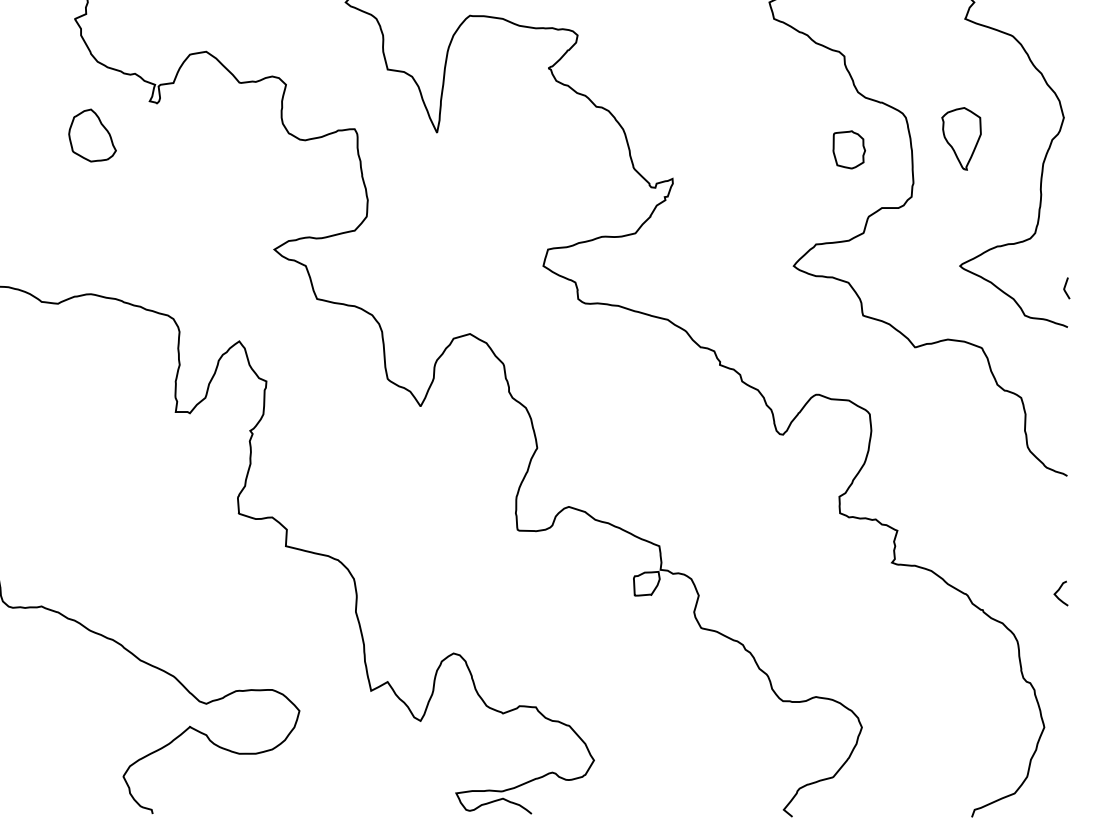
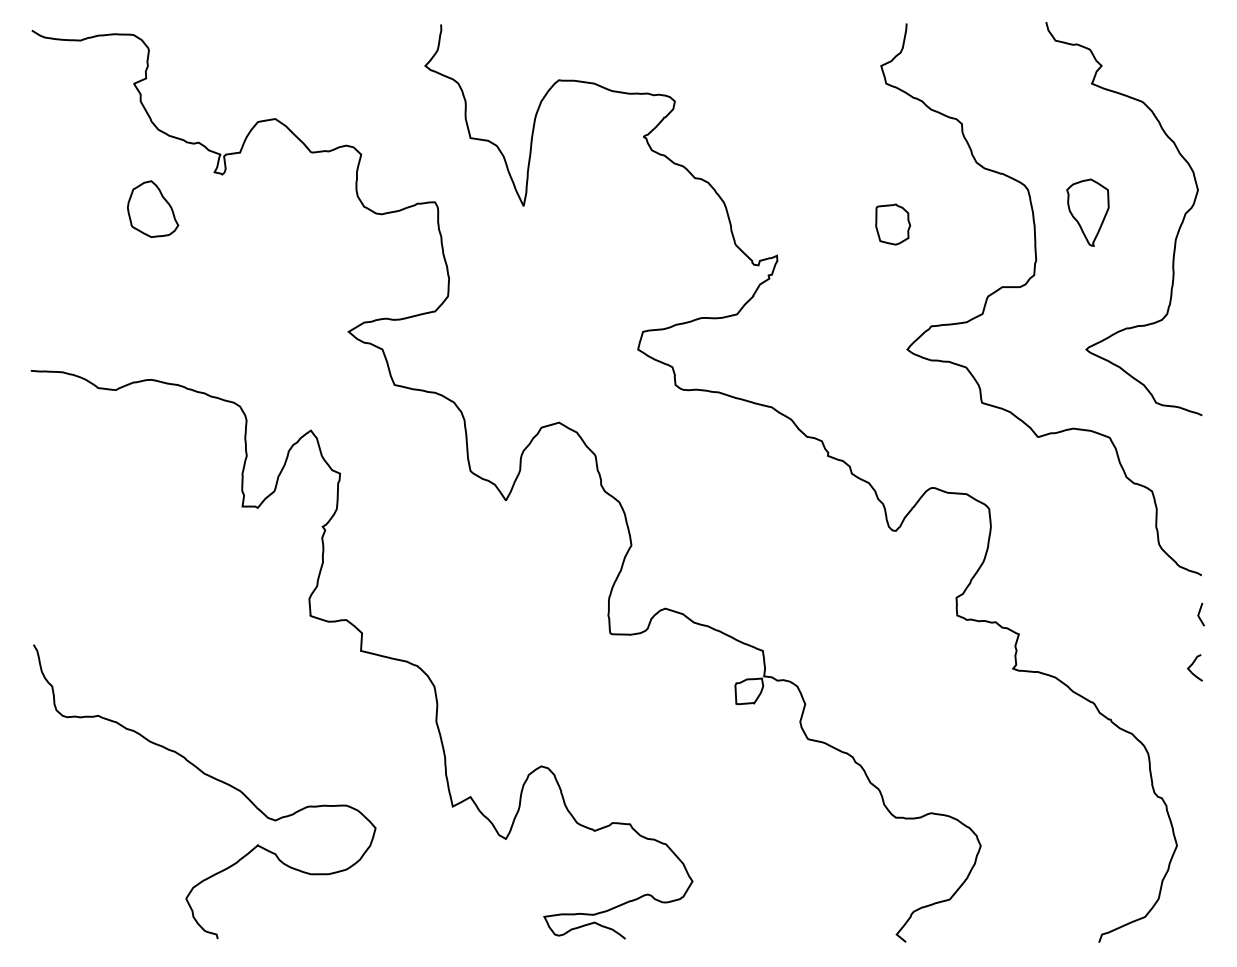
part: (849, 149) -> (893, 224), moved
line: (1065, 288) -> (1199, 614), moved
curve: (1058, 591) -> (1192, 665), moved

